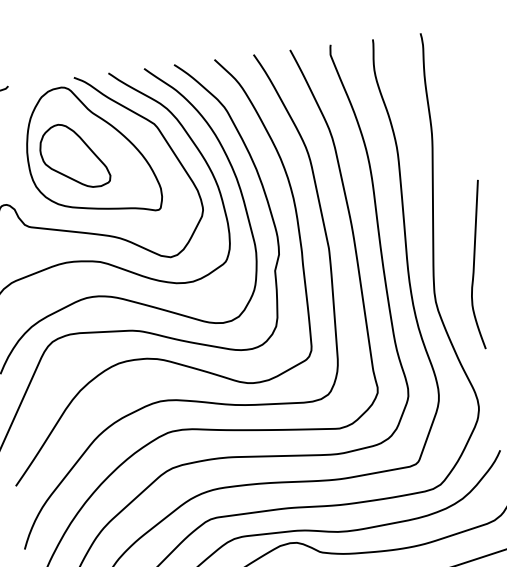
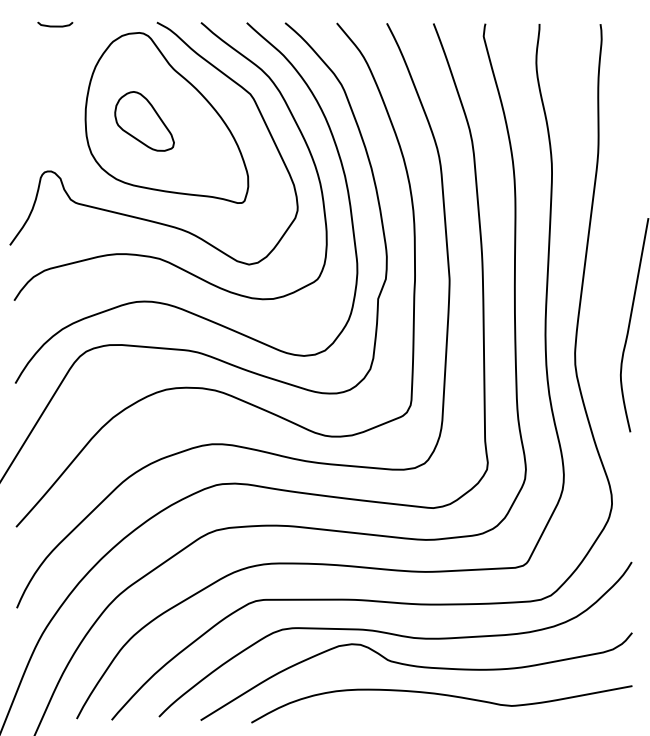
part: (74, 156) -> (144, 121), size x0.7

